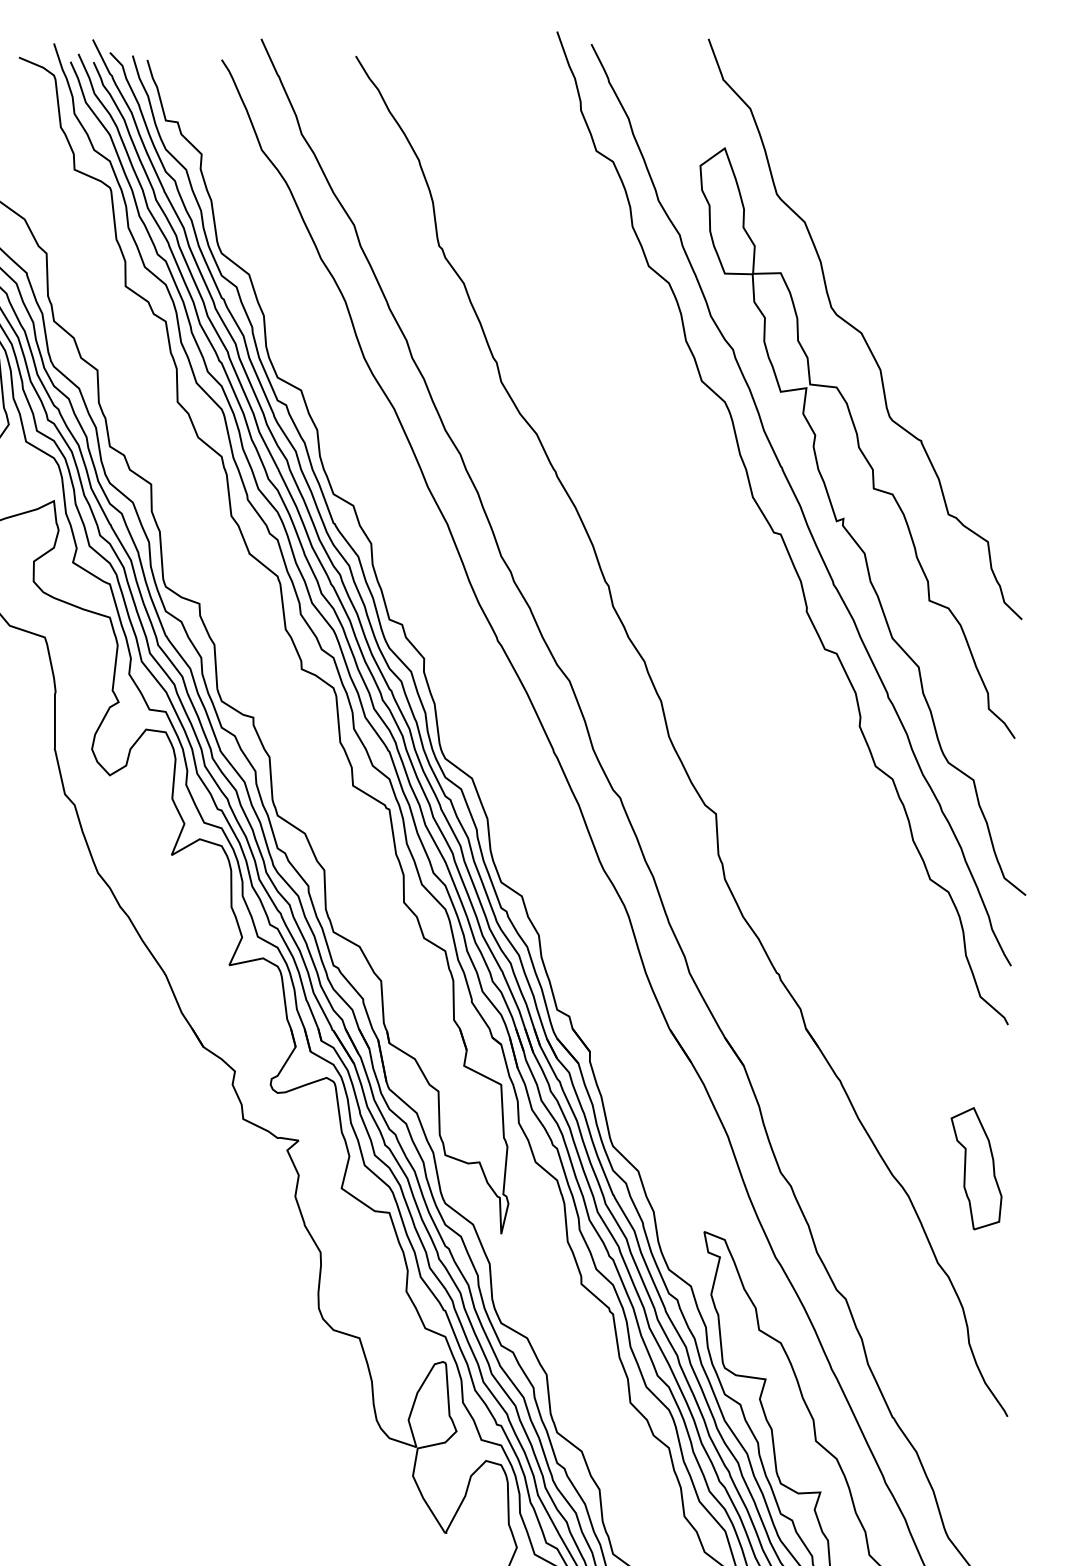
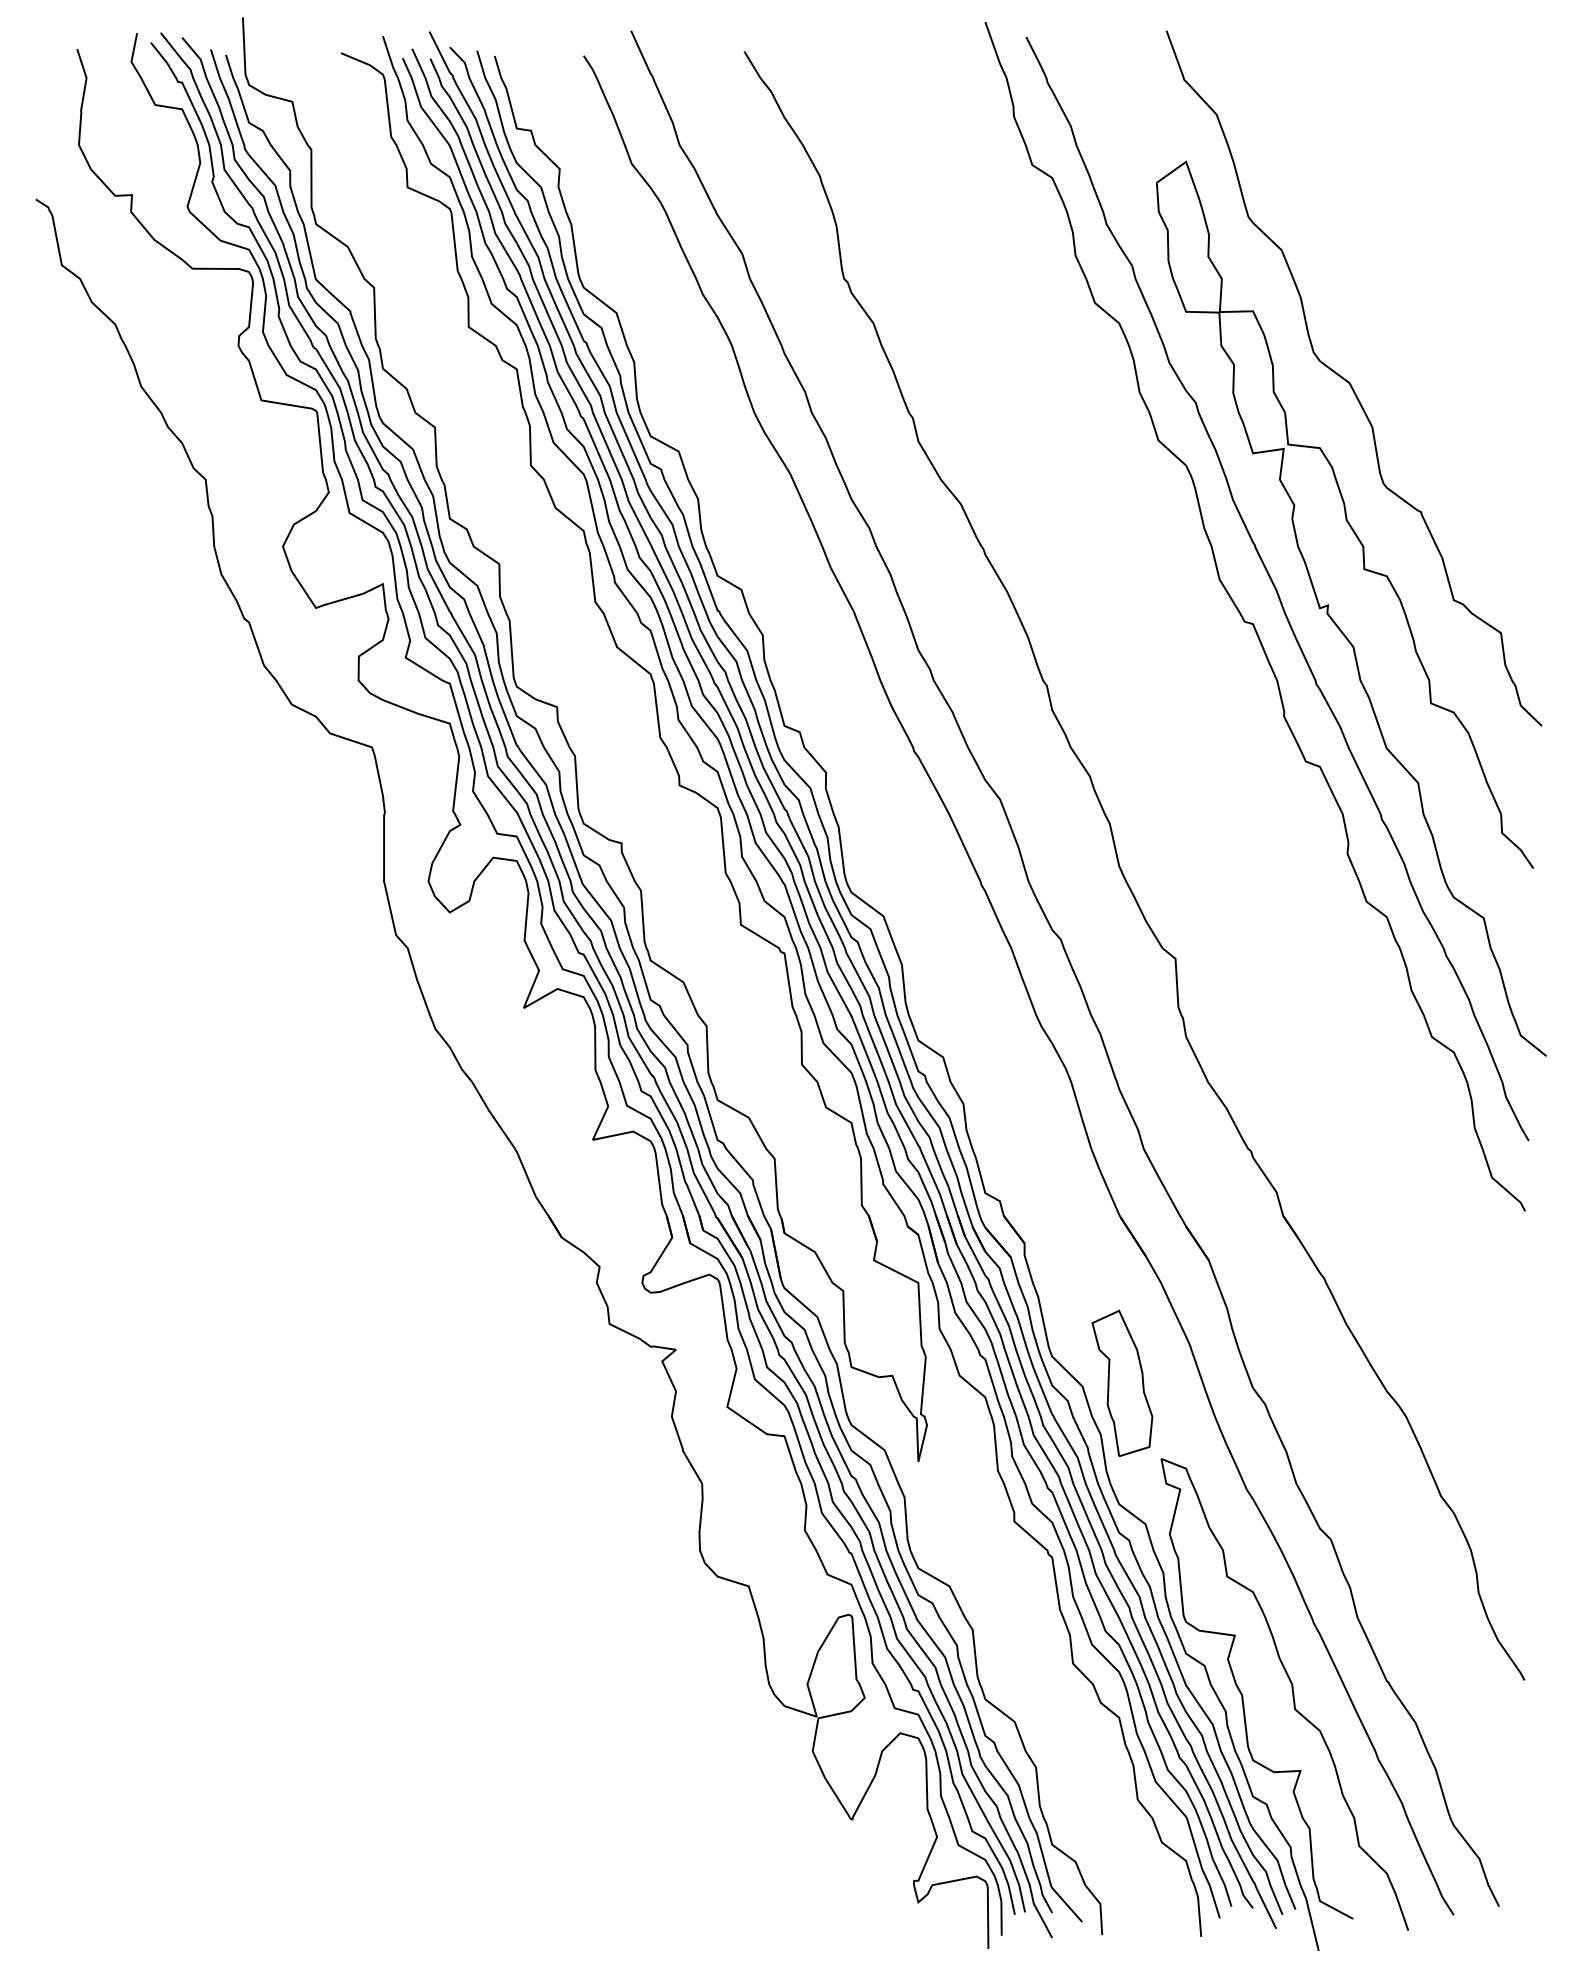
part: (976, 1167) -> (1122, 1382), moved

